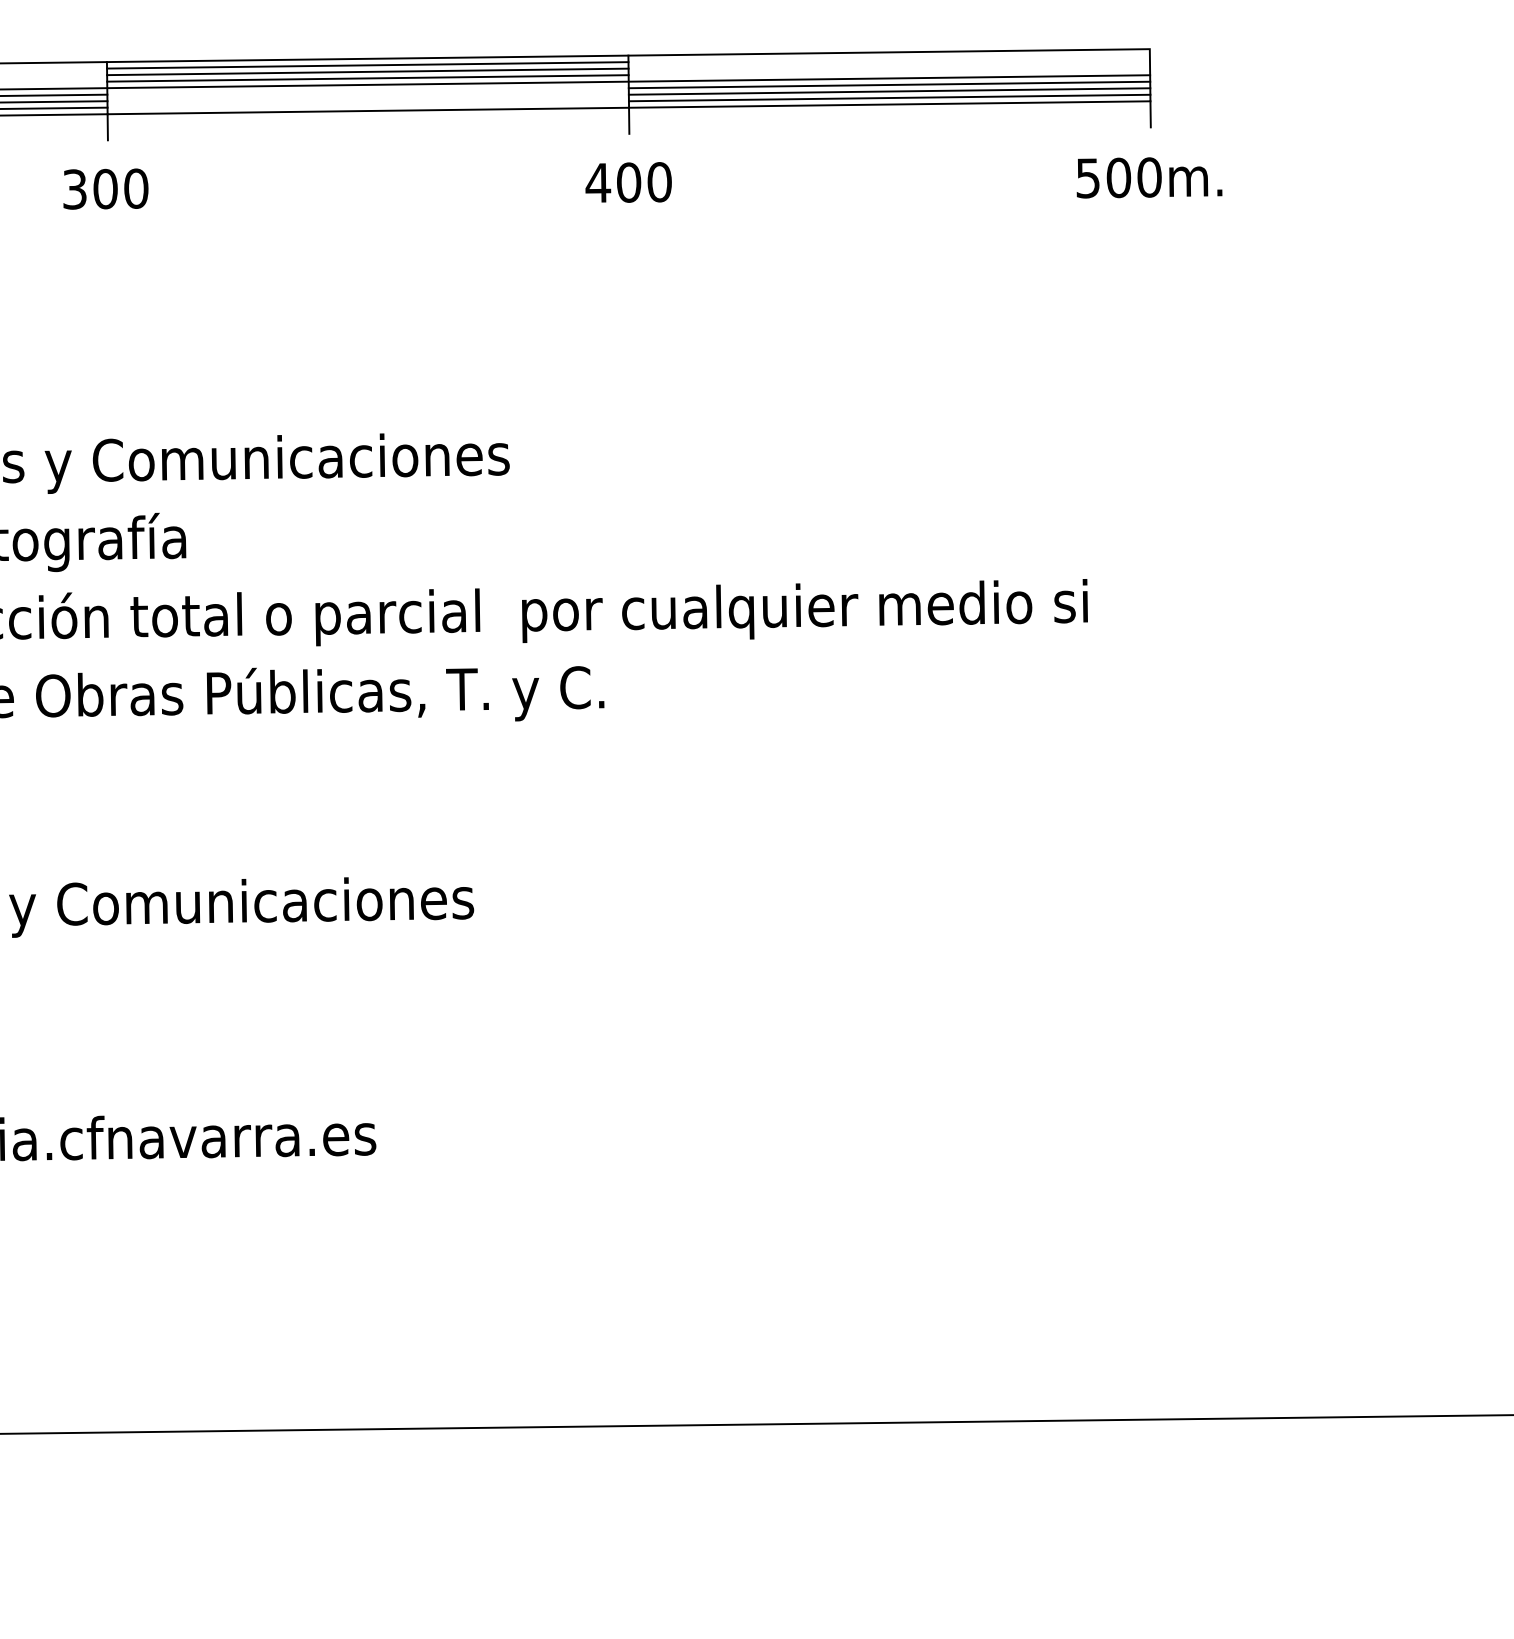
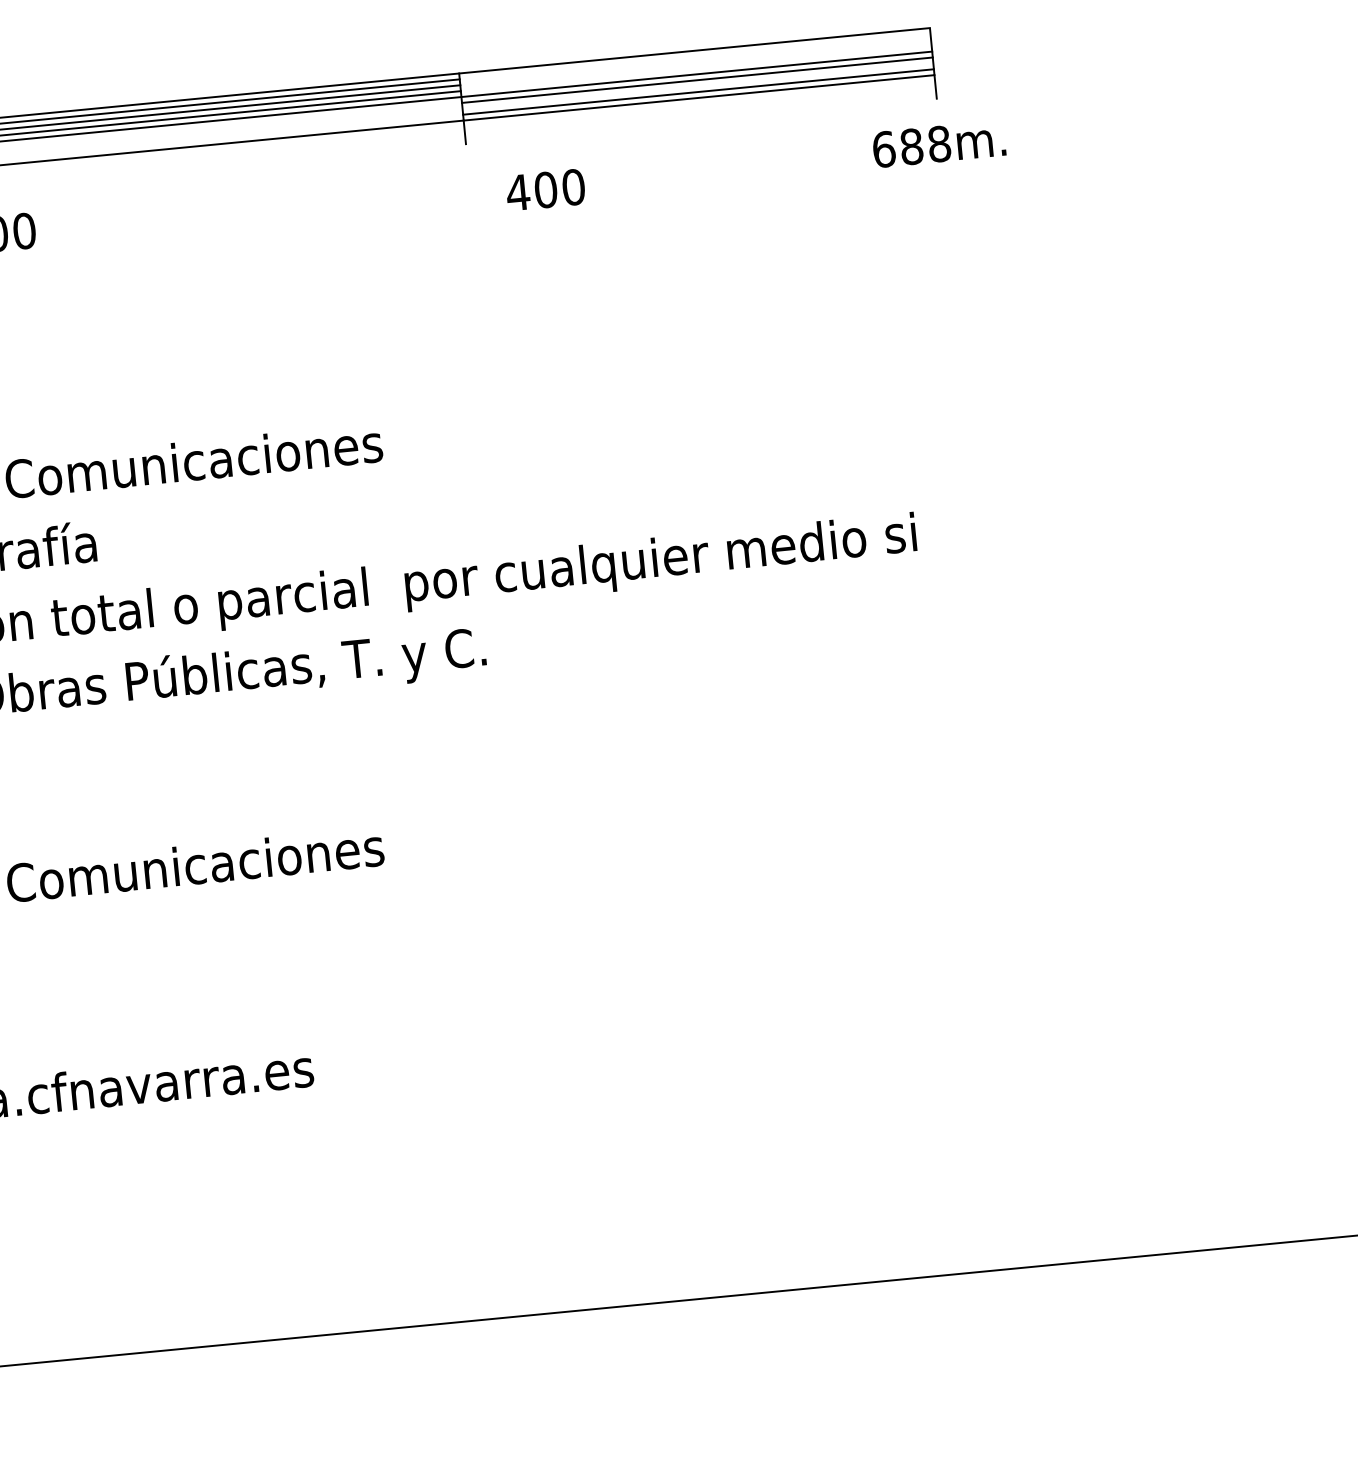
line: (889, 91) -> (697, 86), removed
text: (1118, 177) -> (911, 146), 500m. -> 688m.
text: (628, 182) -> (545, 189), moved

